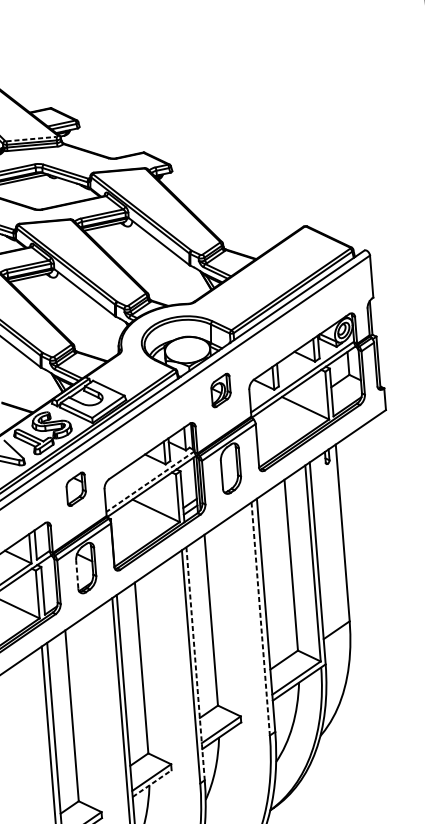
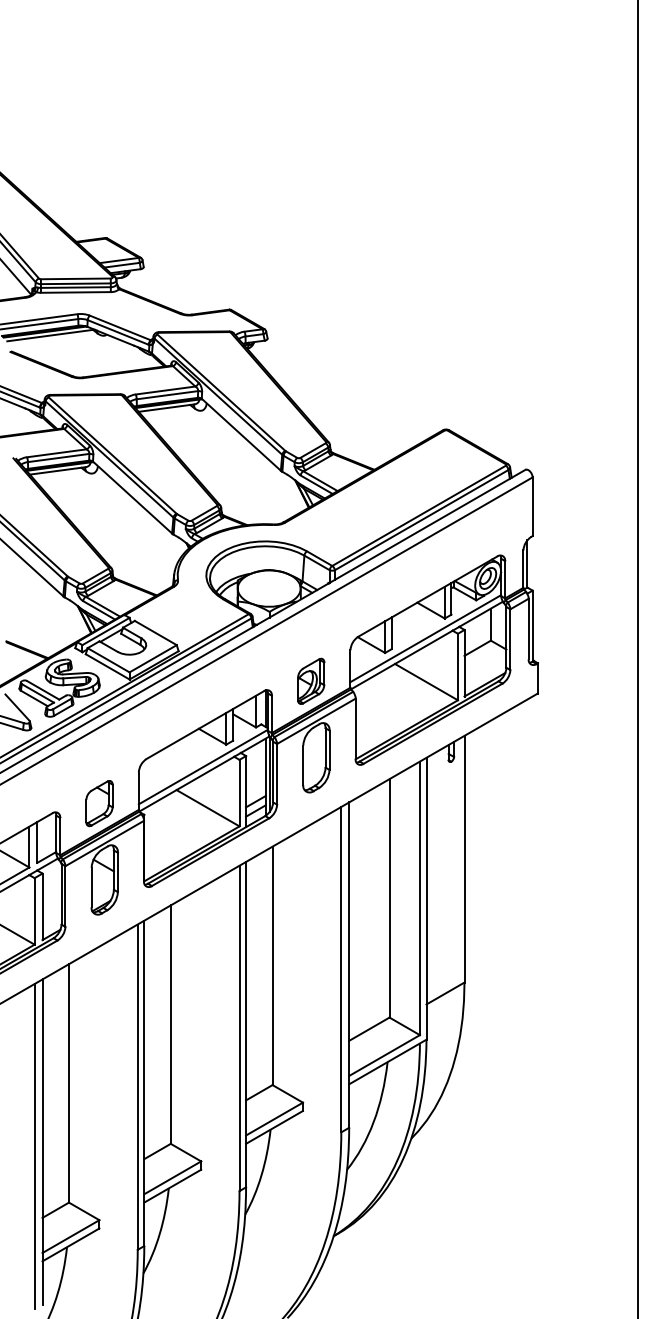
line: (31, 138) -> (75, 278), dashed -> solid
part: (221, 389) -> (311, 680), moved
line: (150, 481) -> (203, 767), dashed -> solid
part: (76, 489) -> (99, 803), moved
line: (77, 574) -> (91, 887), dashed -> solid
line: (260, 618) -> (341, 969), dashed -> solid
line: (195, 663) -> (246, 1024), dashed -> solid
line: (152, 783) -> (172, 1186), dashed -> solid

